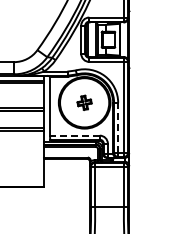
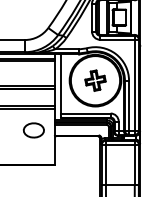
part: (84, 102) -> (95, 80), size x1.43
line: (118, 127) -> (129, 105), dashed -> solid
line: (74, 135) -> (85, 113), dashed -> solid
part: (22, 152) -> (33, 130), added

